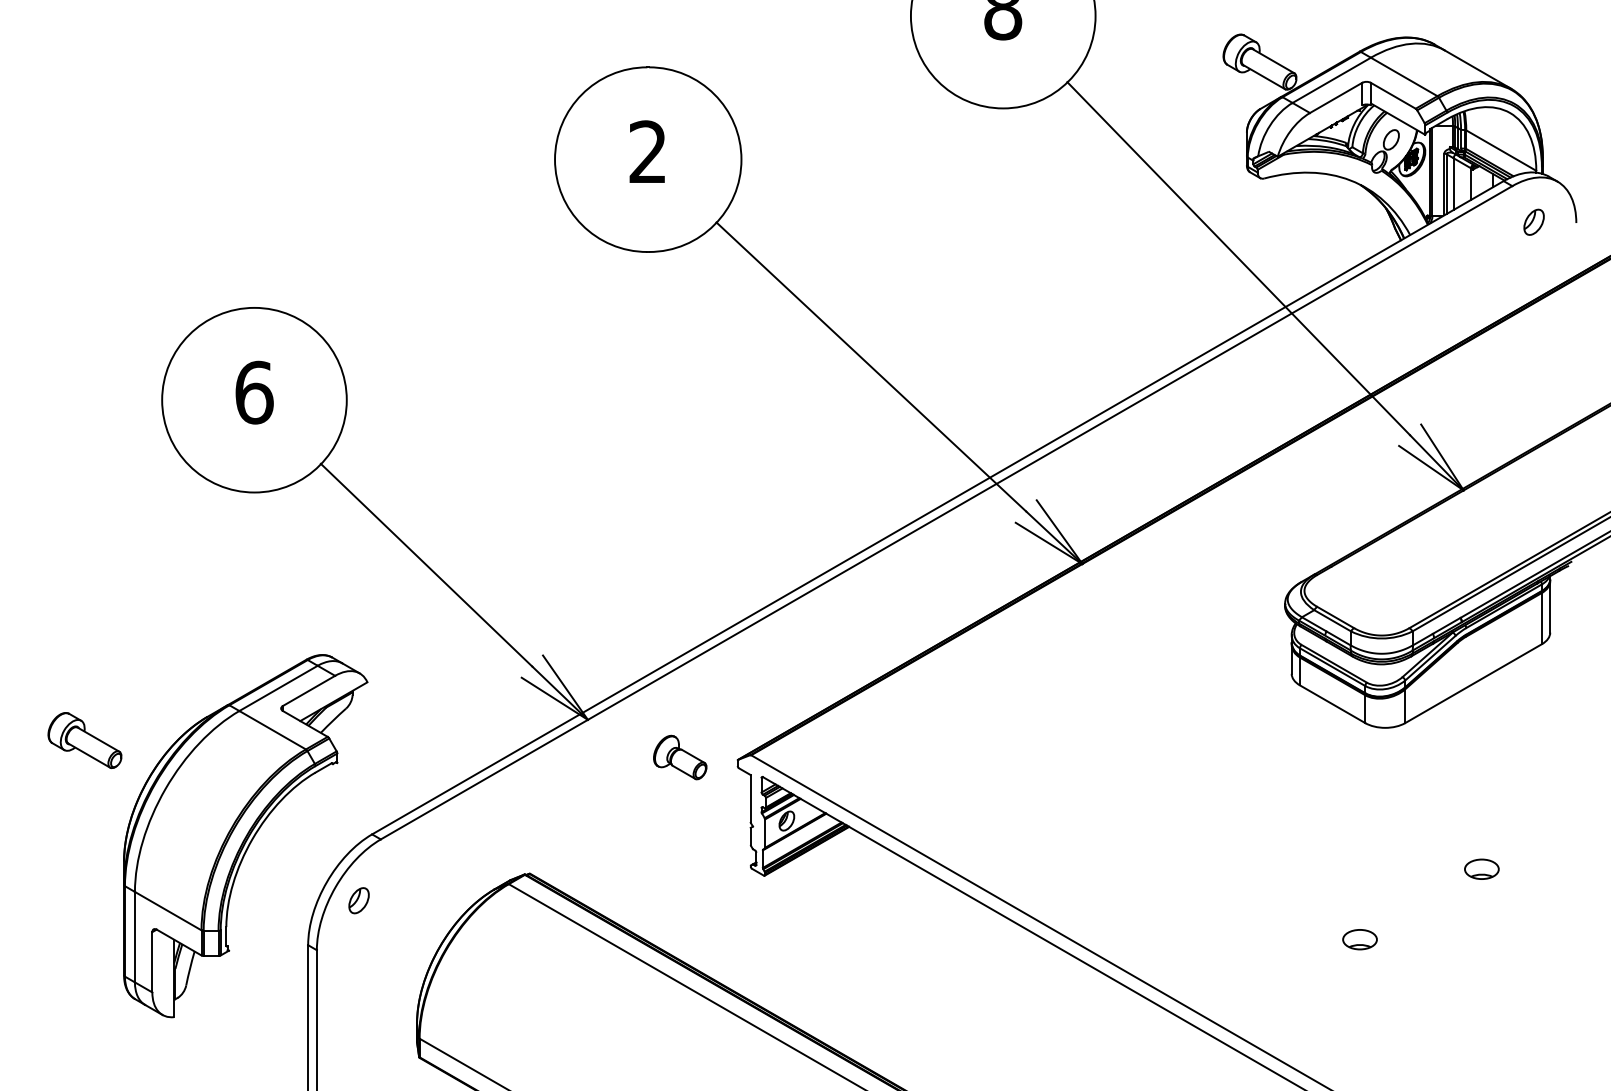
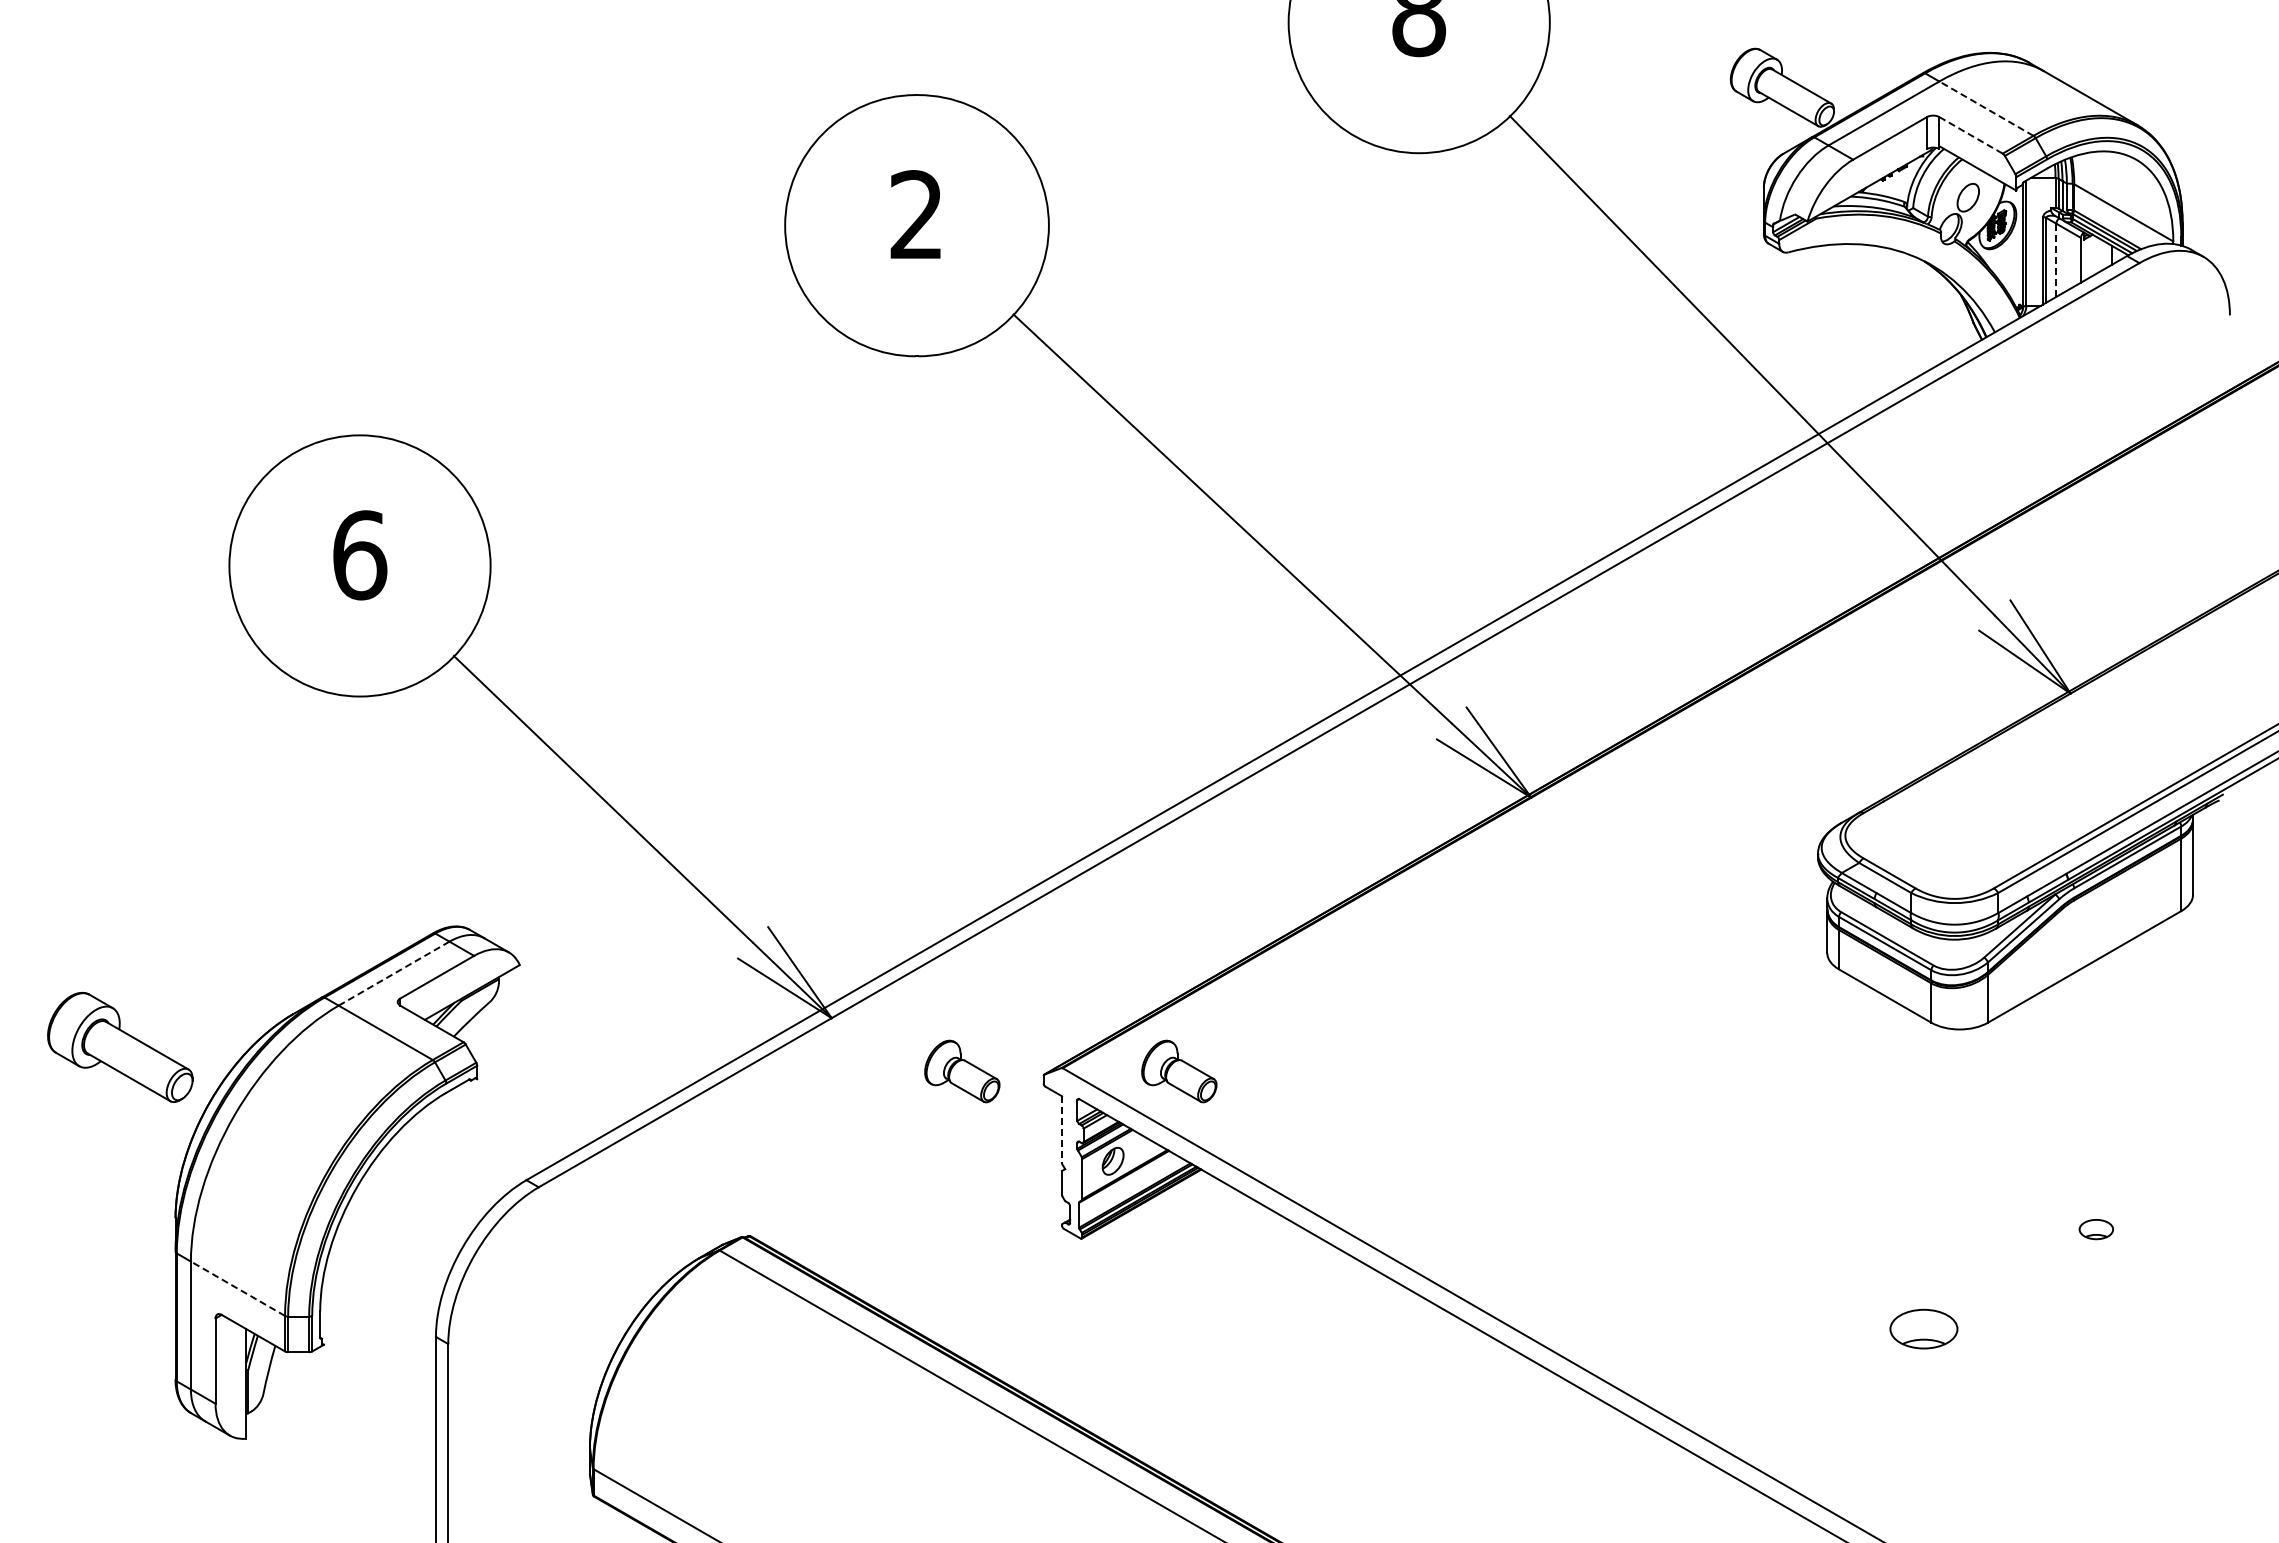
line: (1404, 76) -> (1986, 108), solid -> dashed
line: (1393, 95) -> (1971, 135), solid -> dashed
line: (1453, 184) -> (2056, 260), solid -> dashed
part: (1533, 222) -> (2169, 314), removed
line: (278, 688) -> (394, 973), solid -> dashed
part: (84, 740) -> (119, 1047), size x1.4
part: (833, 757) -> (1179, 1071), added
line: (751, 799) -> (1062, 1130), solid -> dashed
part: (1482, 869) -> (2096, 1229), size x0.7
part: (358, 900) -> (507, 1273), removed
line: (167, 910) -> (237, 1288), solid -> dashed
part: (1359, 939) -> (1923, 1328), size x1.4

